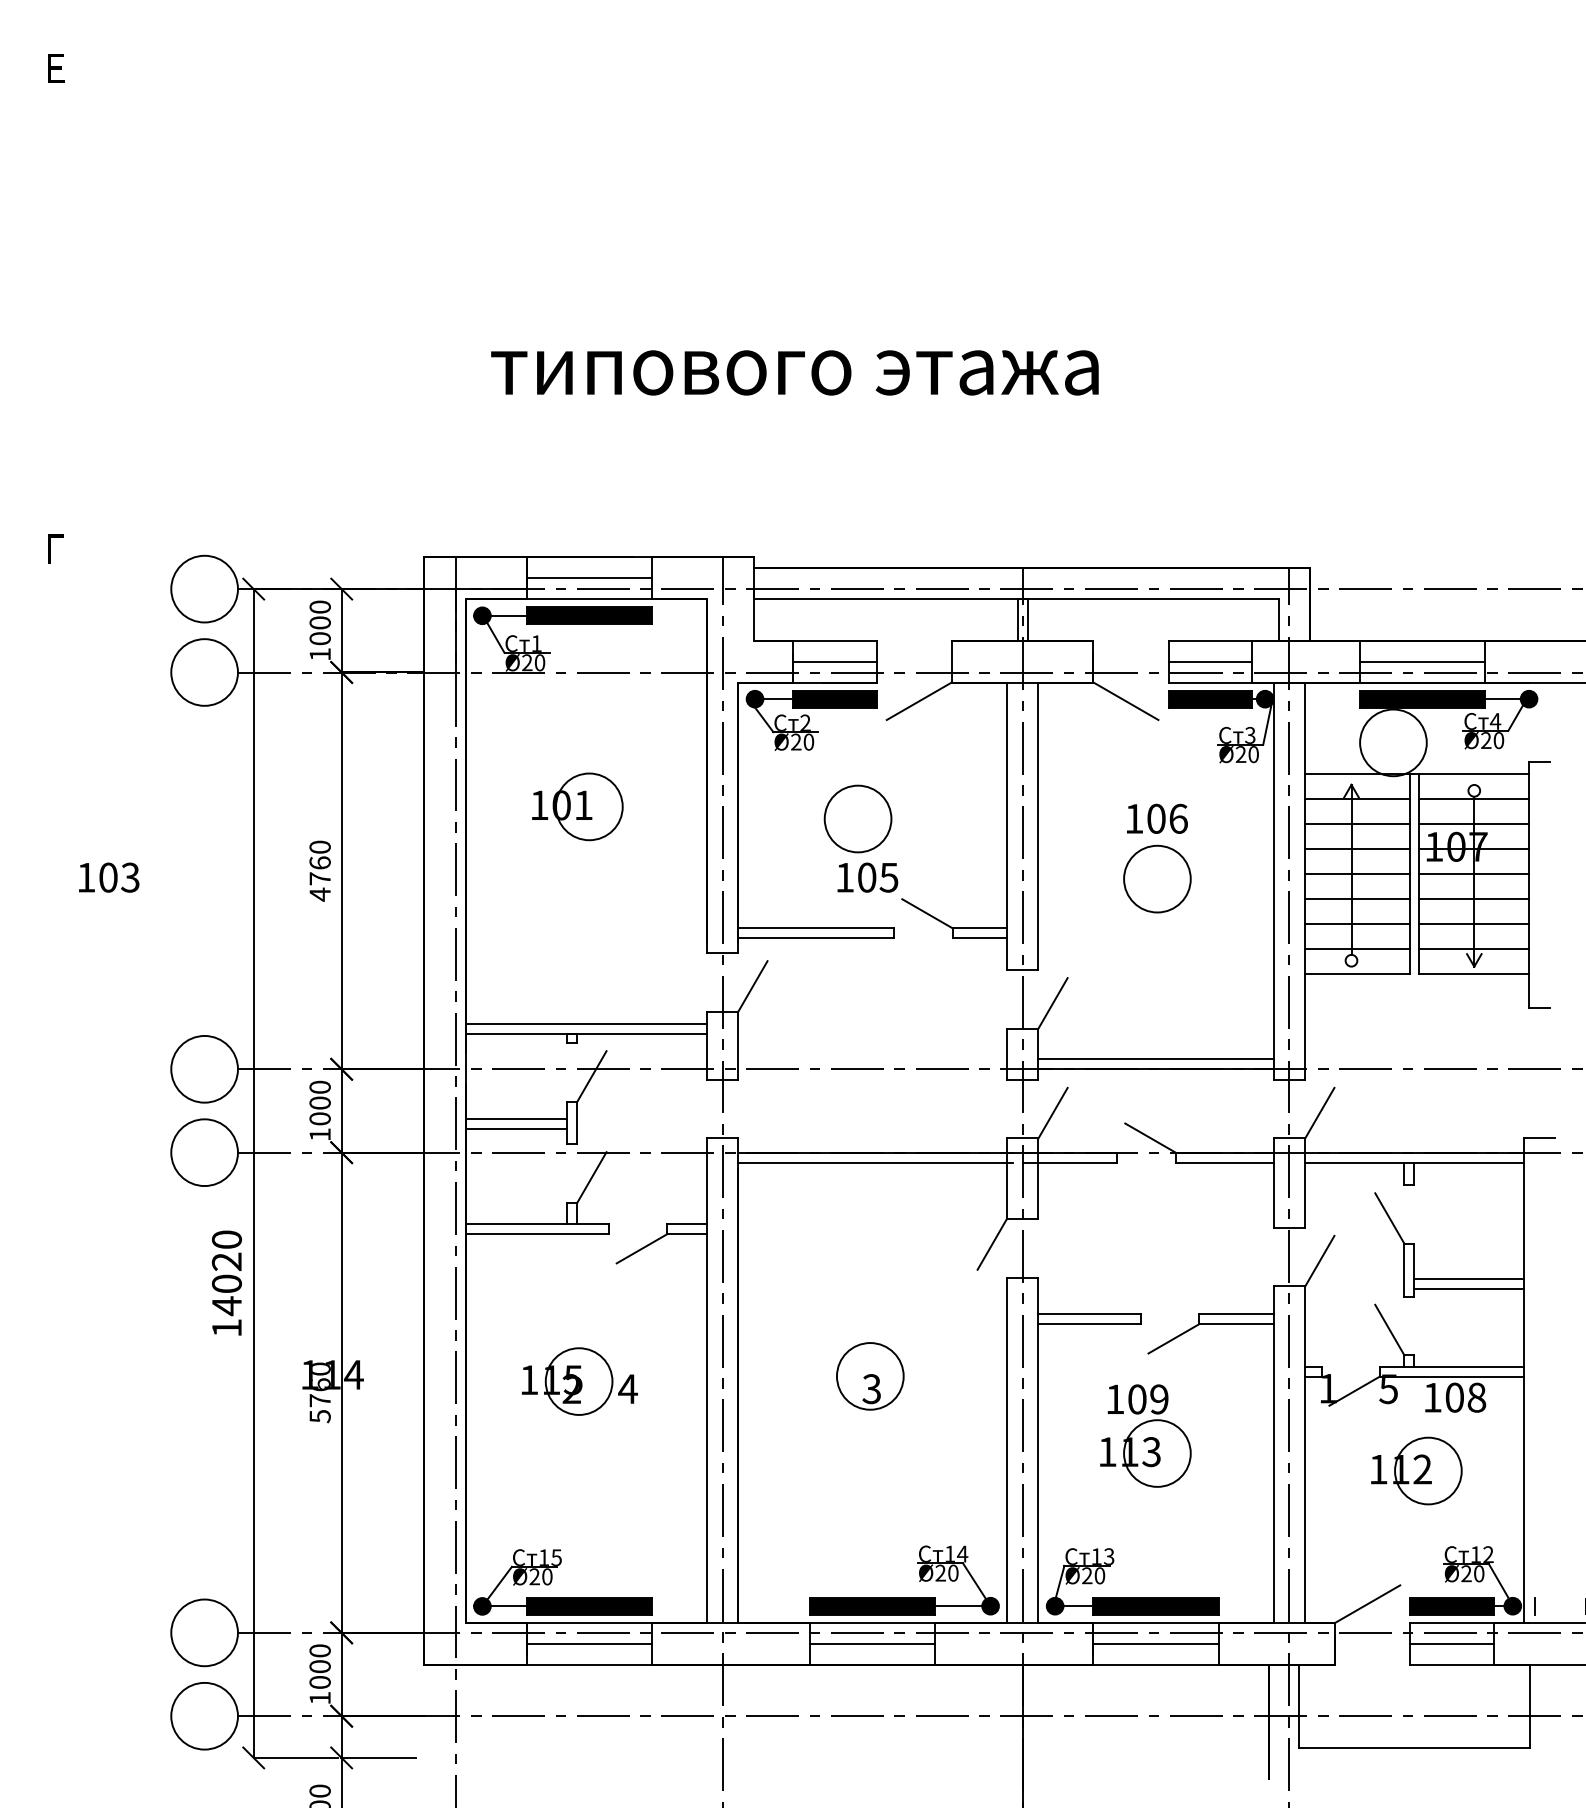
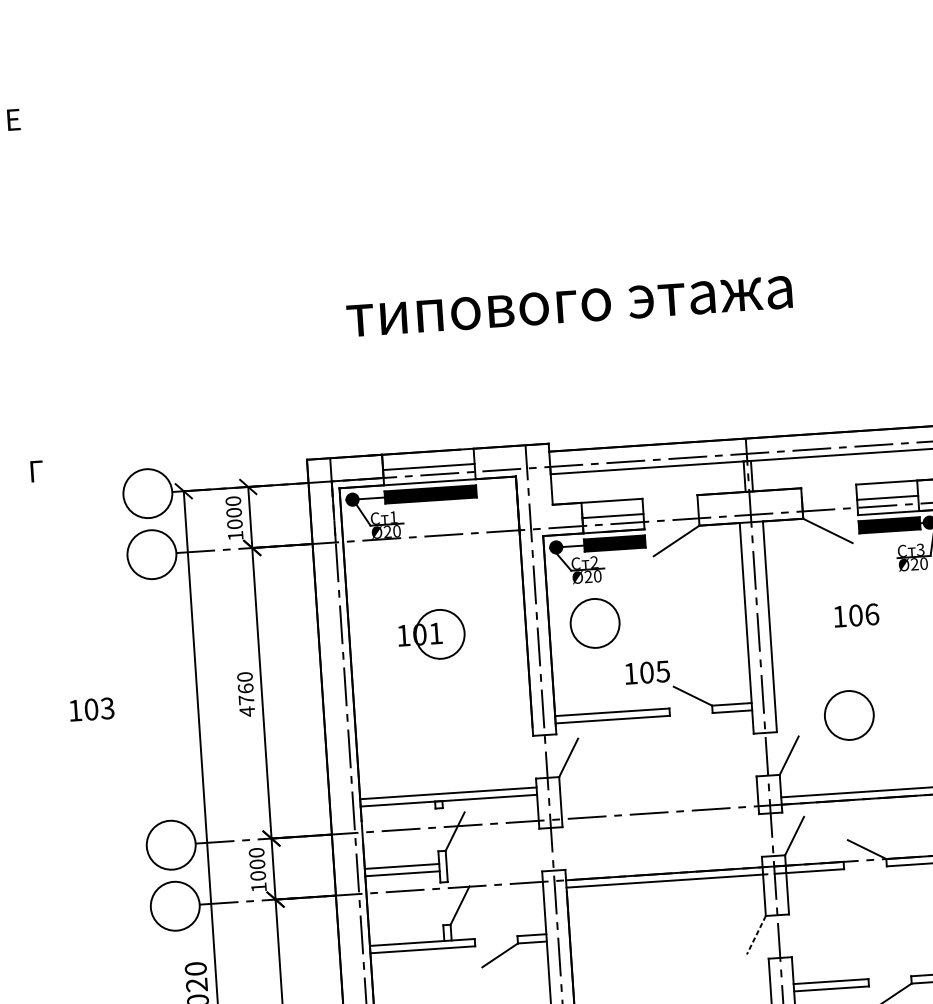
circle: (857, 818) -> (594, 623), moved
circle: (1157, 878) -> (849, 715), moved
line: (991, 1244) -> (755, 935), solid -> dashed

